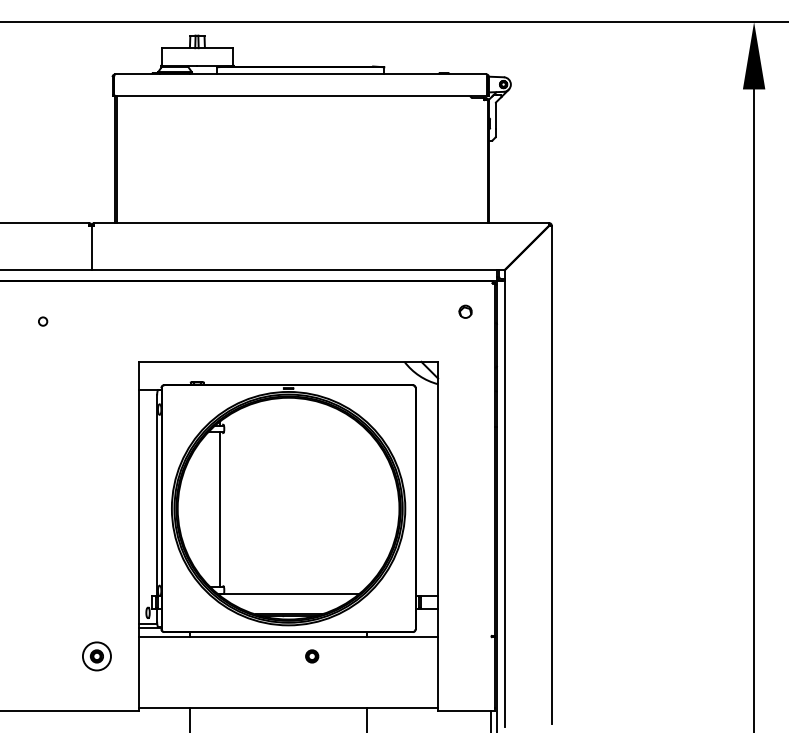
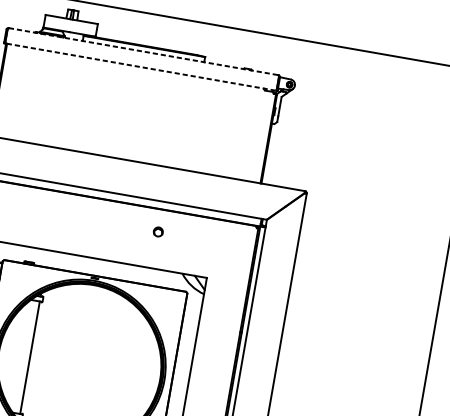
line: (301, 74) -> (144, 51), solid -> dashed
line: (300, 95) -> (140, 66), solid -> dashed
part: (465, 311) -> (158, 231), moved

